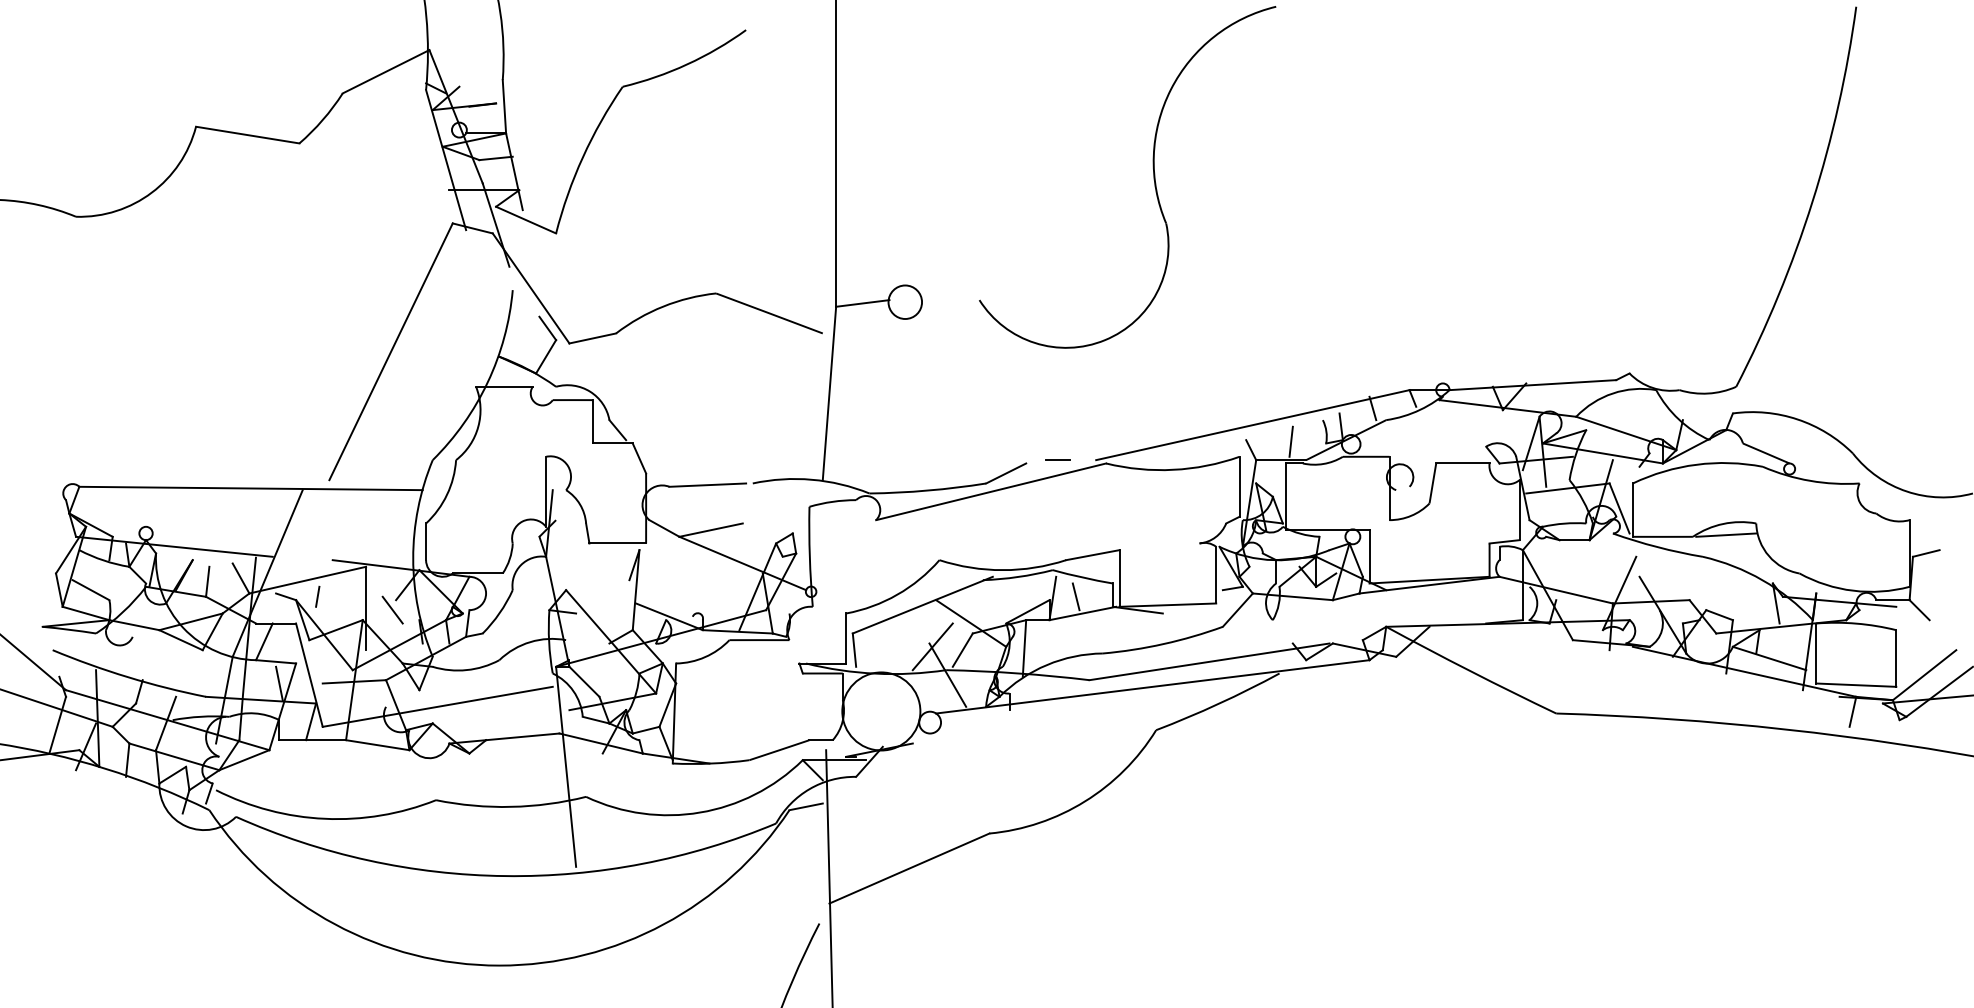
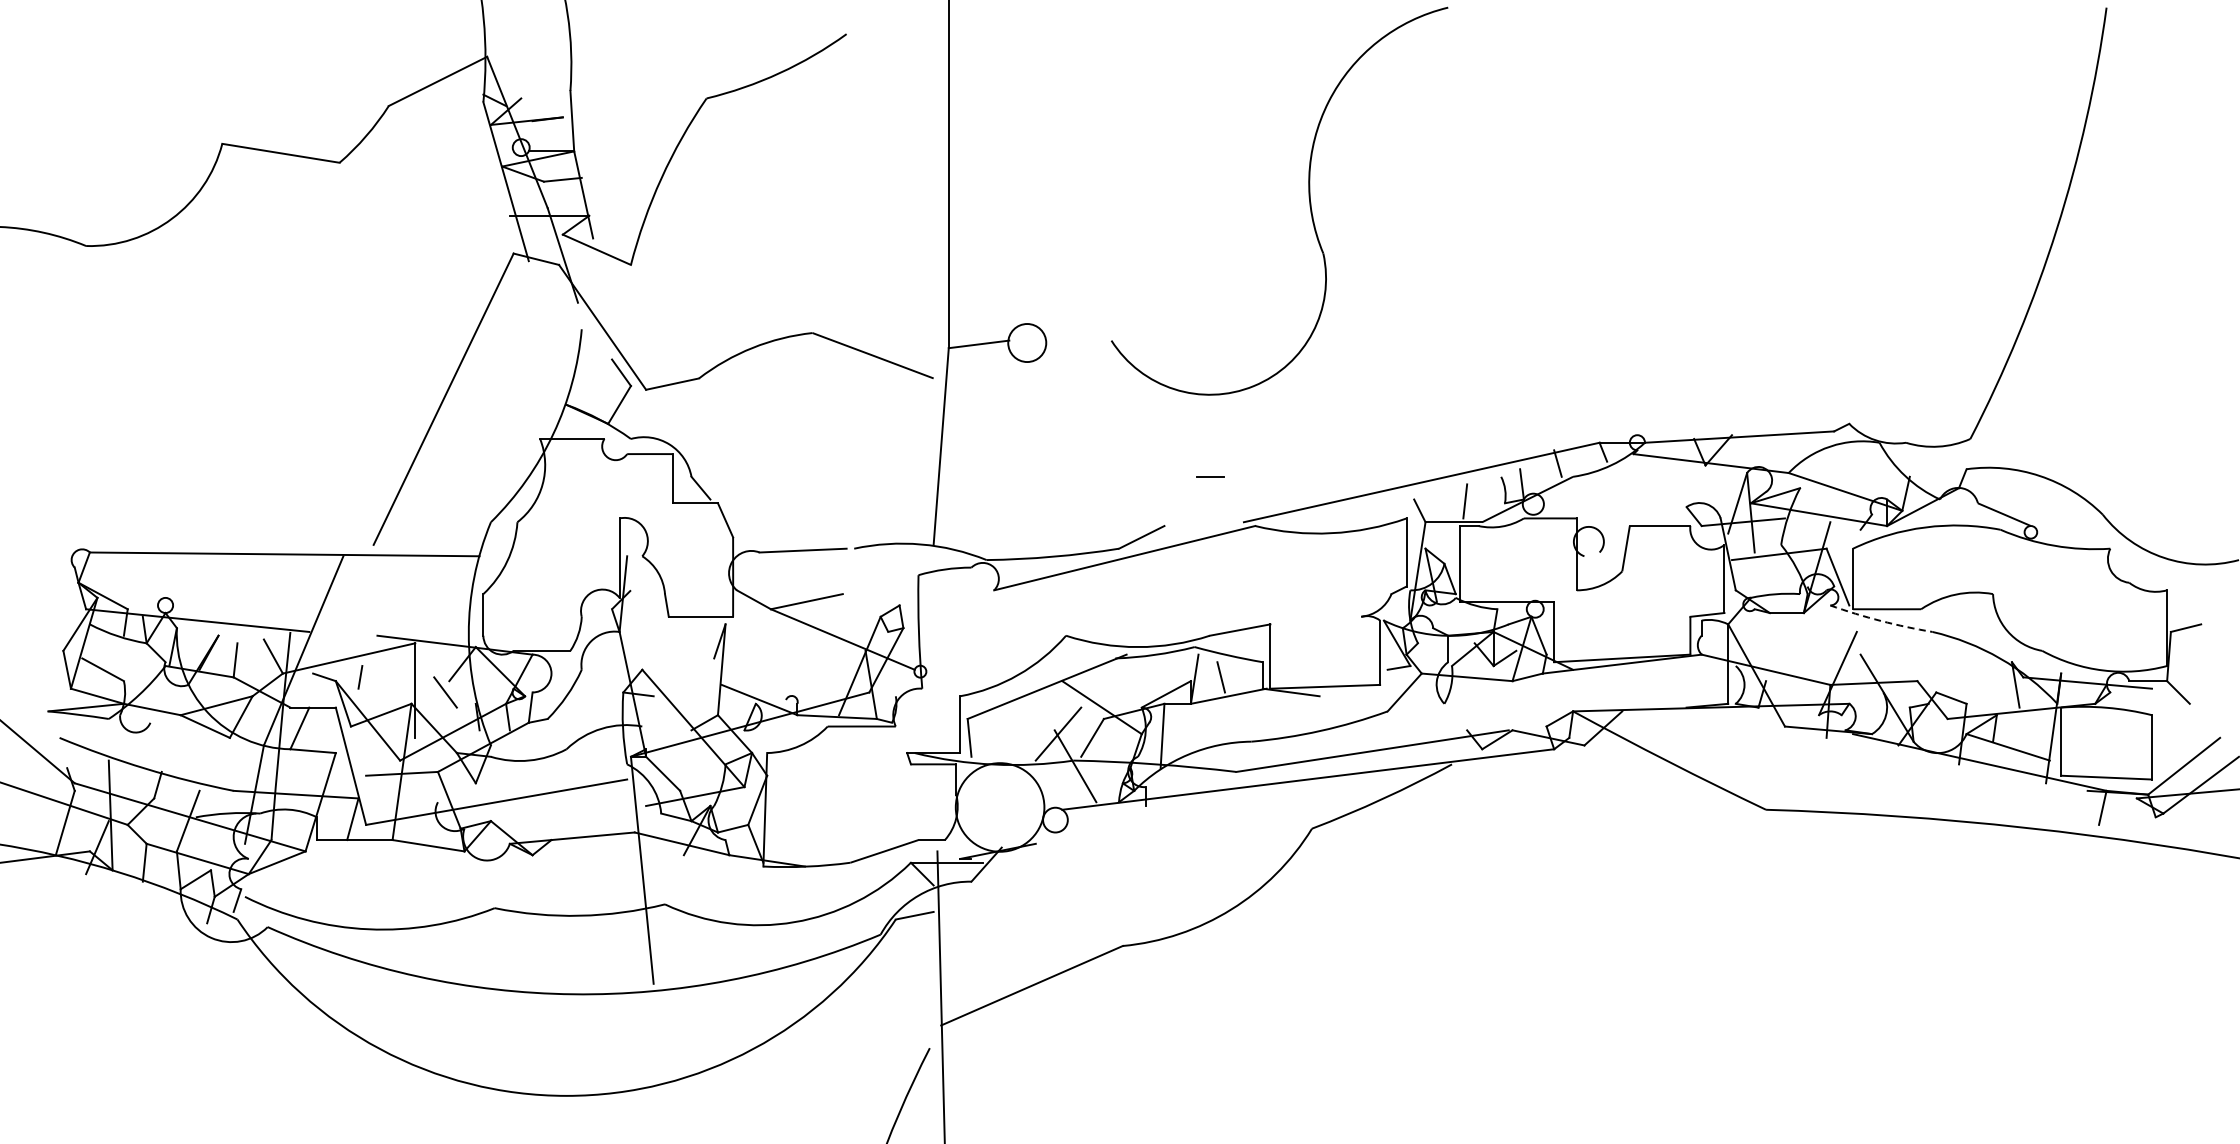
line: (1057, 459) -> (1210, 476), moved
line: (1725, 535) -> (1958, 607), removed
arc: (1657, 546) -> (1880, 620), solid -> dashed
line: (279, 683) -> (316, 775), removed

